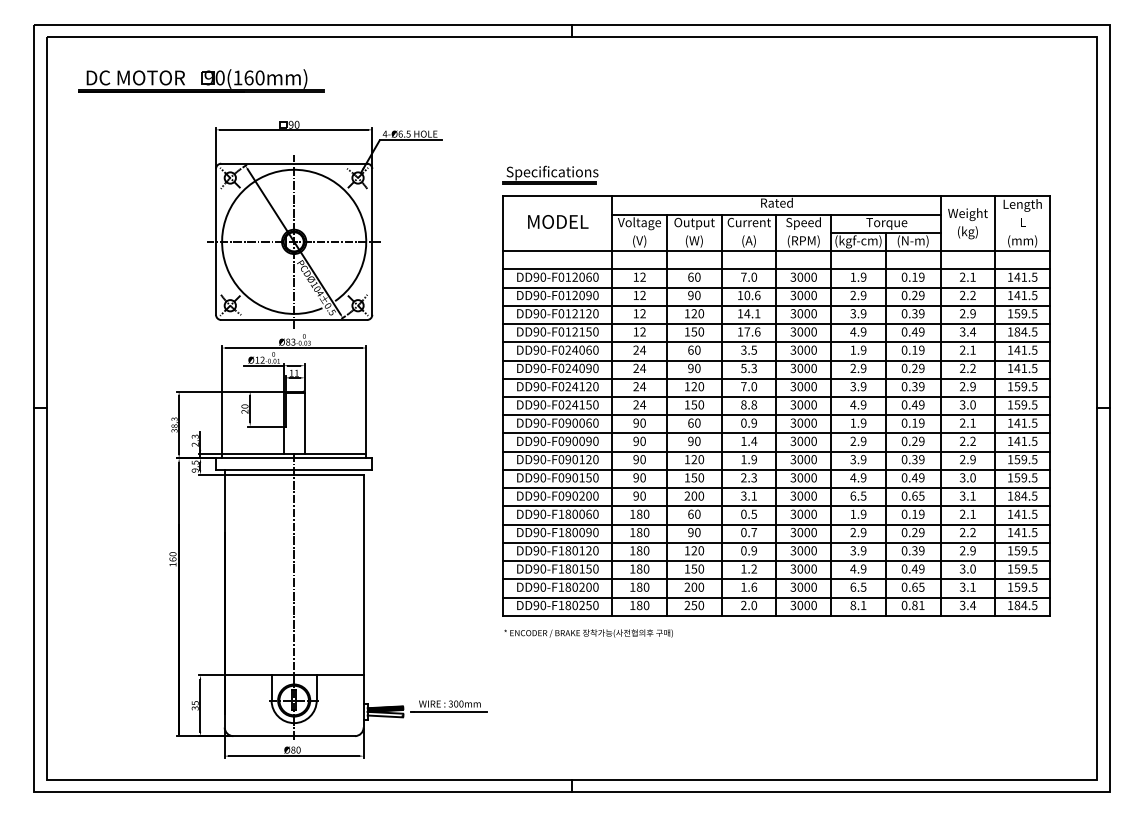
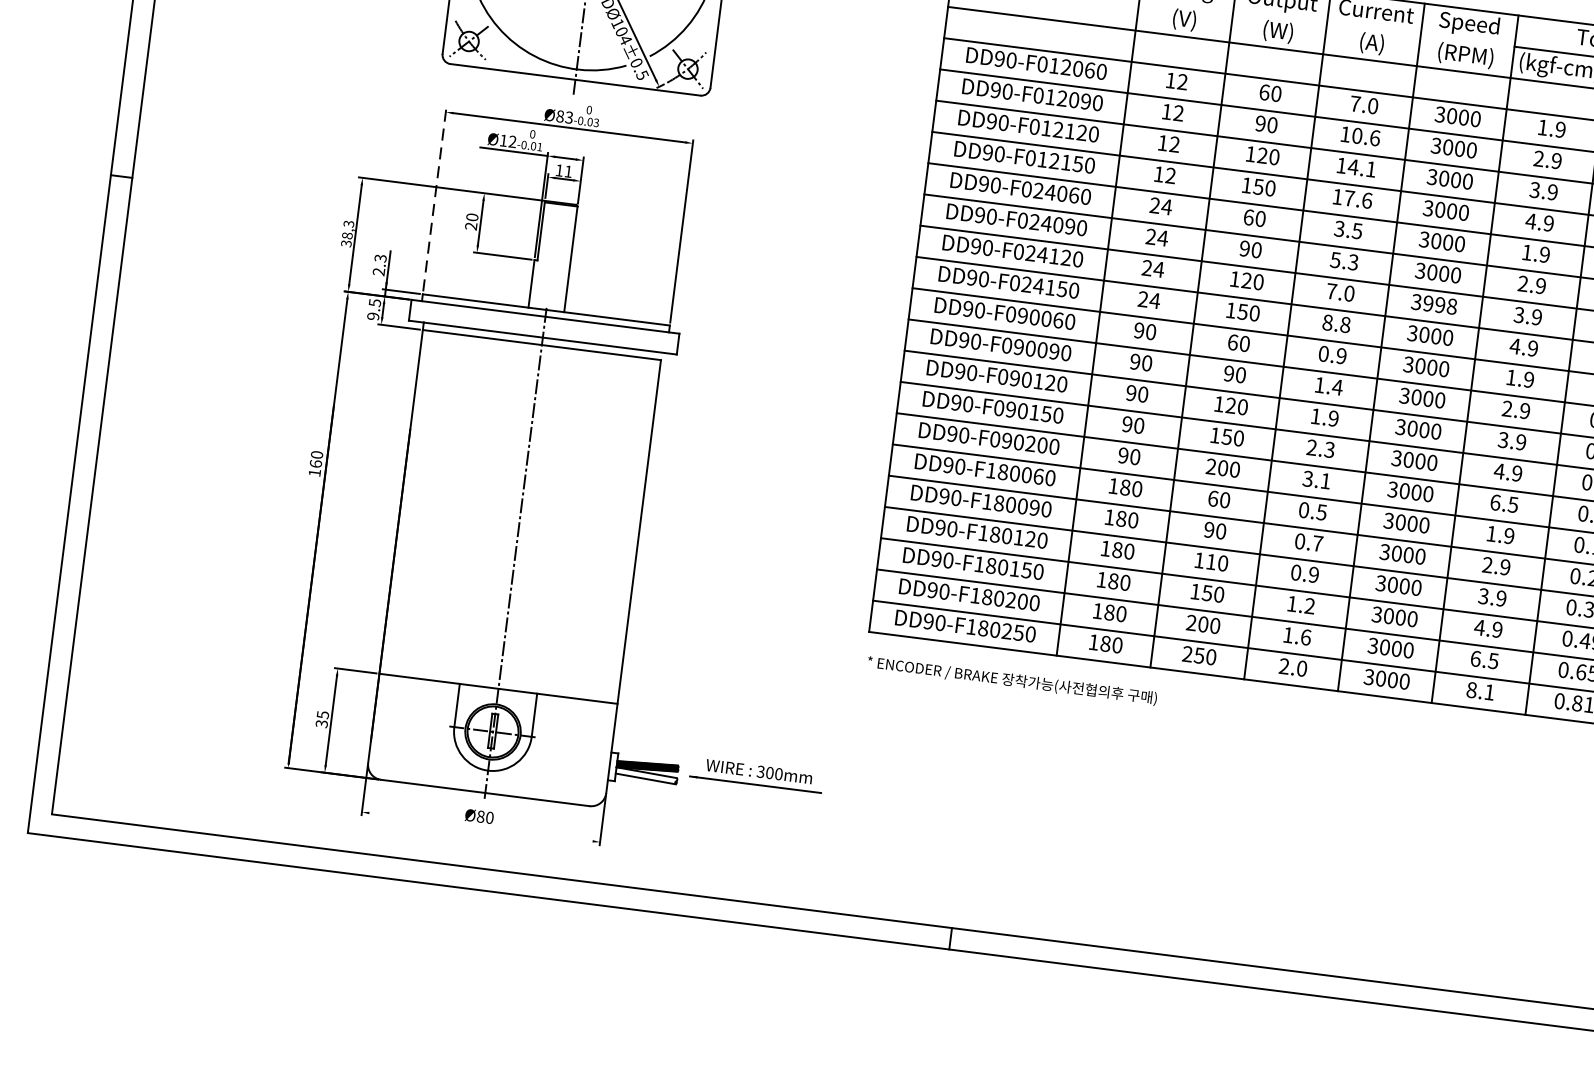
text: (806, 386) -> (1439, 304), 3000 -> 3998
line: (222, 398) -> (435, 198), solid -> dashed
text: (694, 550) -> (1211, 561), 120 -> 110
line: (294, 756) -> (481, 827), removed

